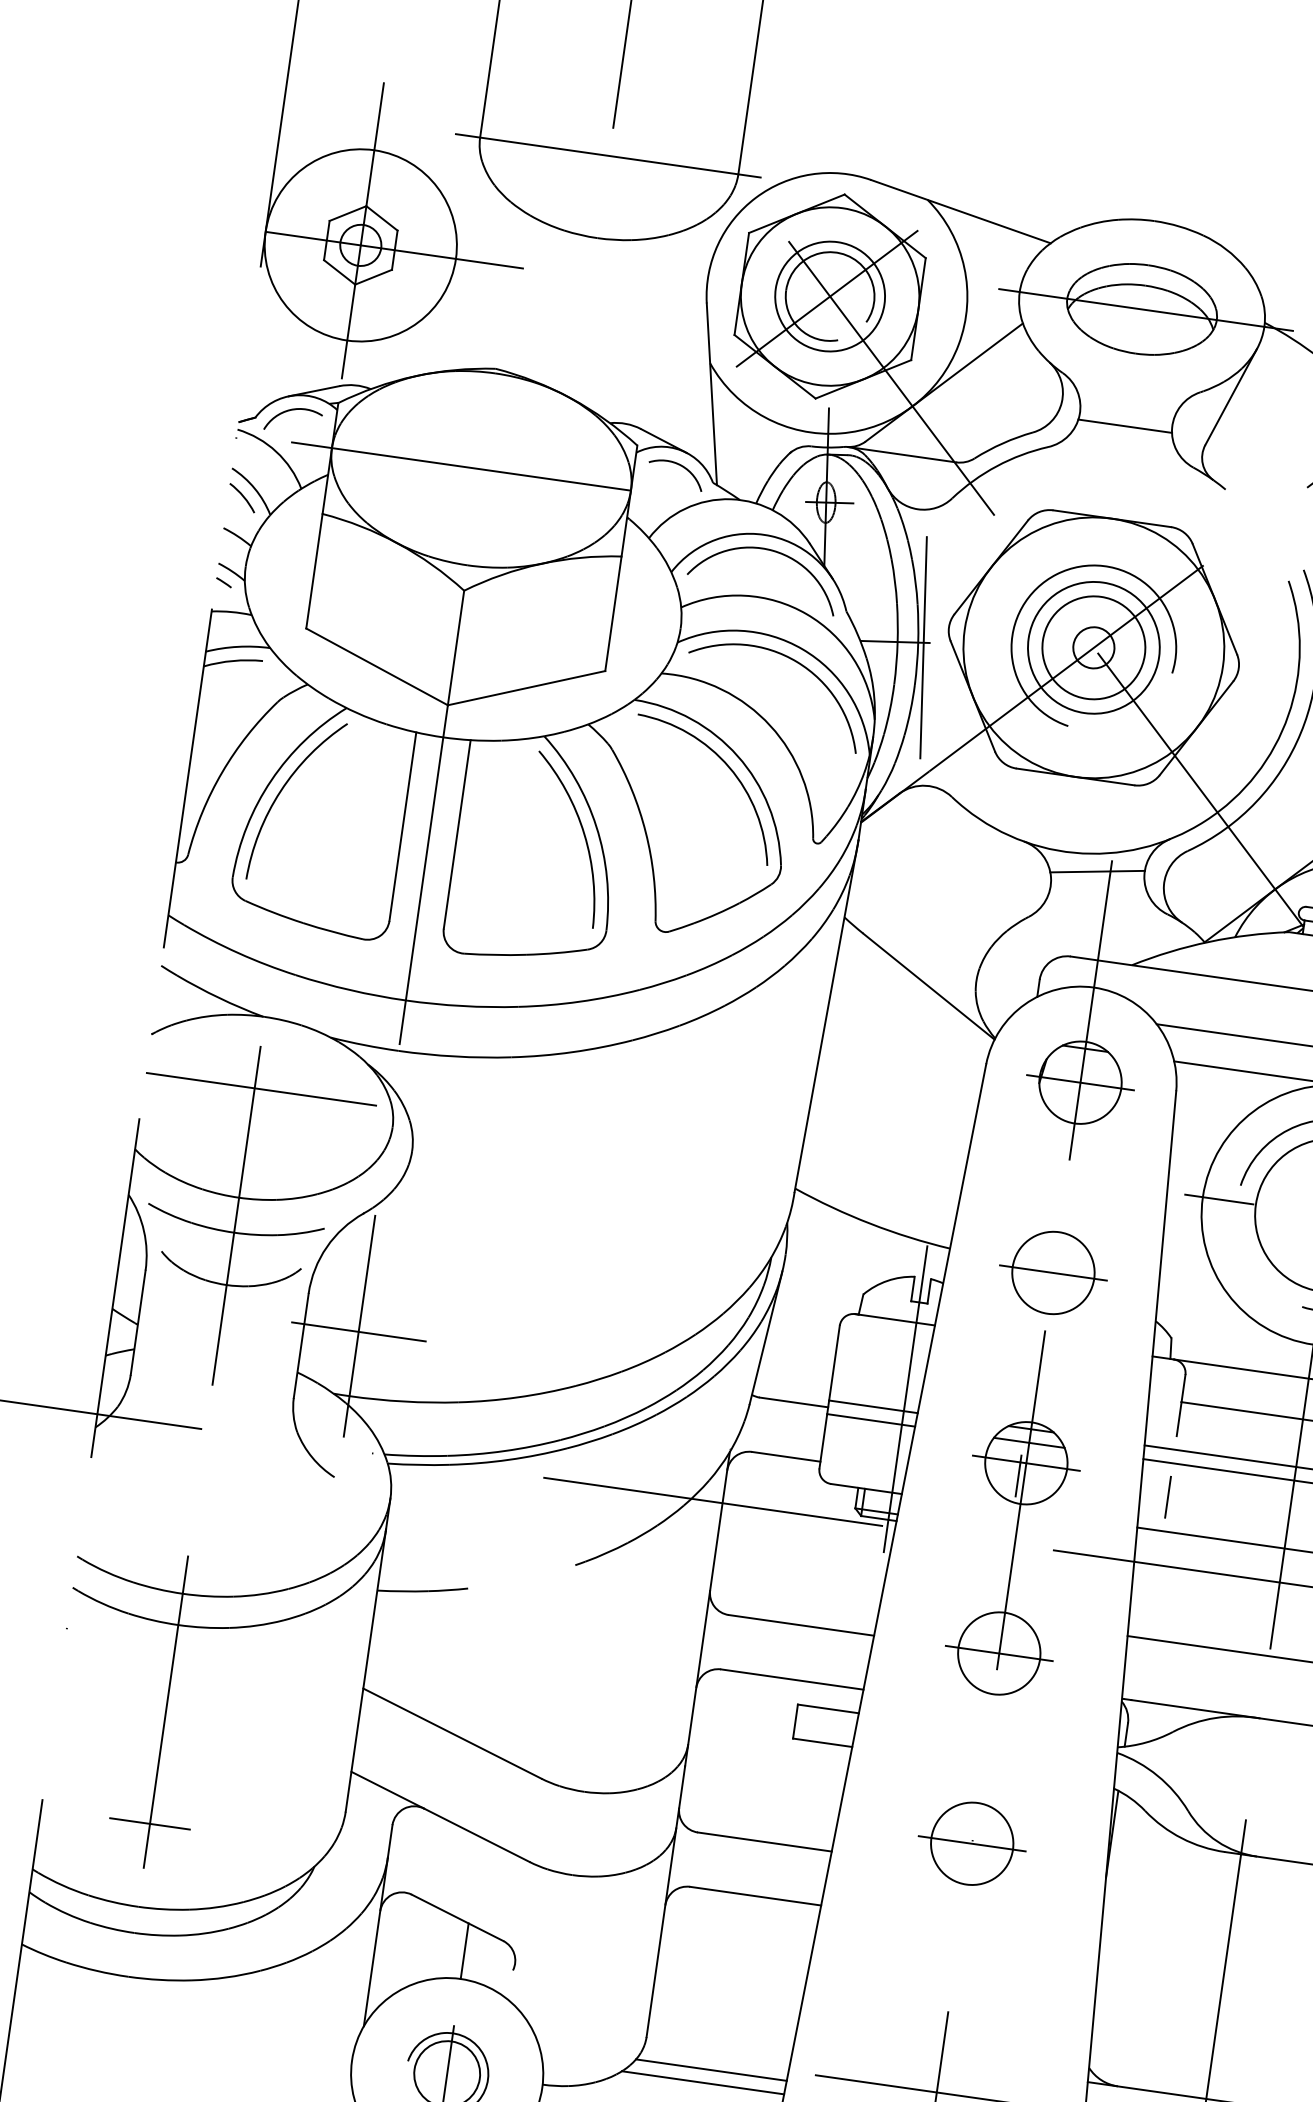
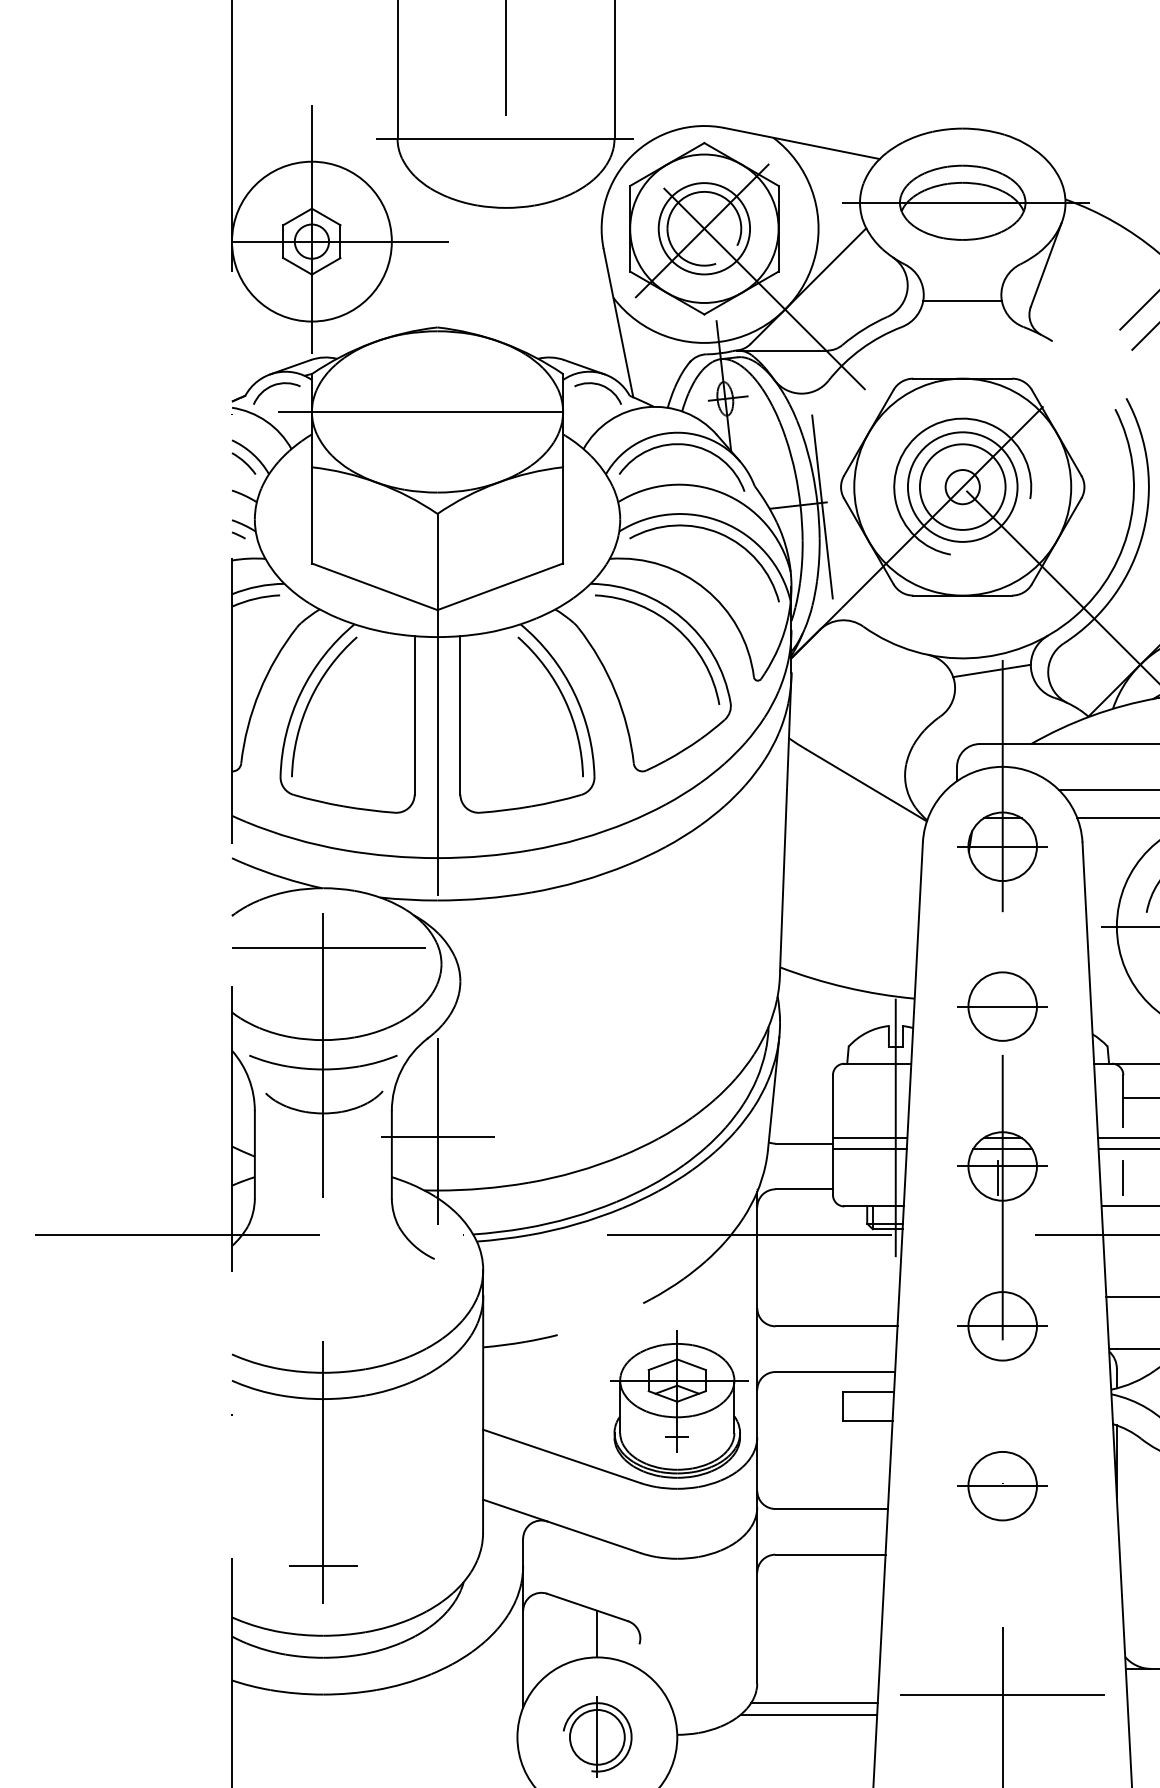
part: (601, 1691) -> (679, 1404), added

